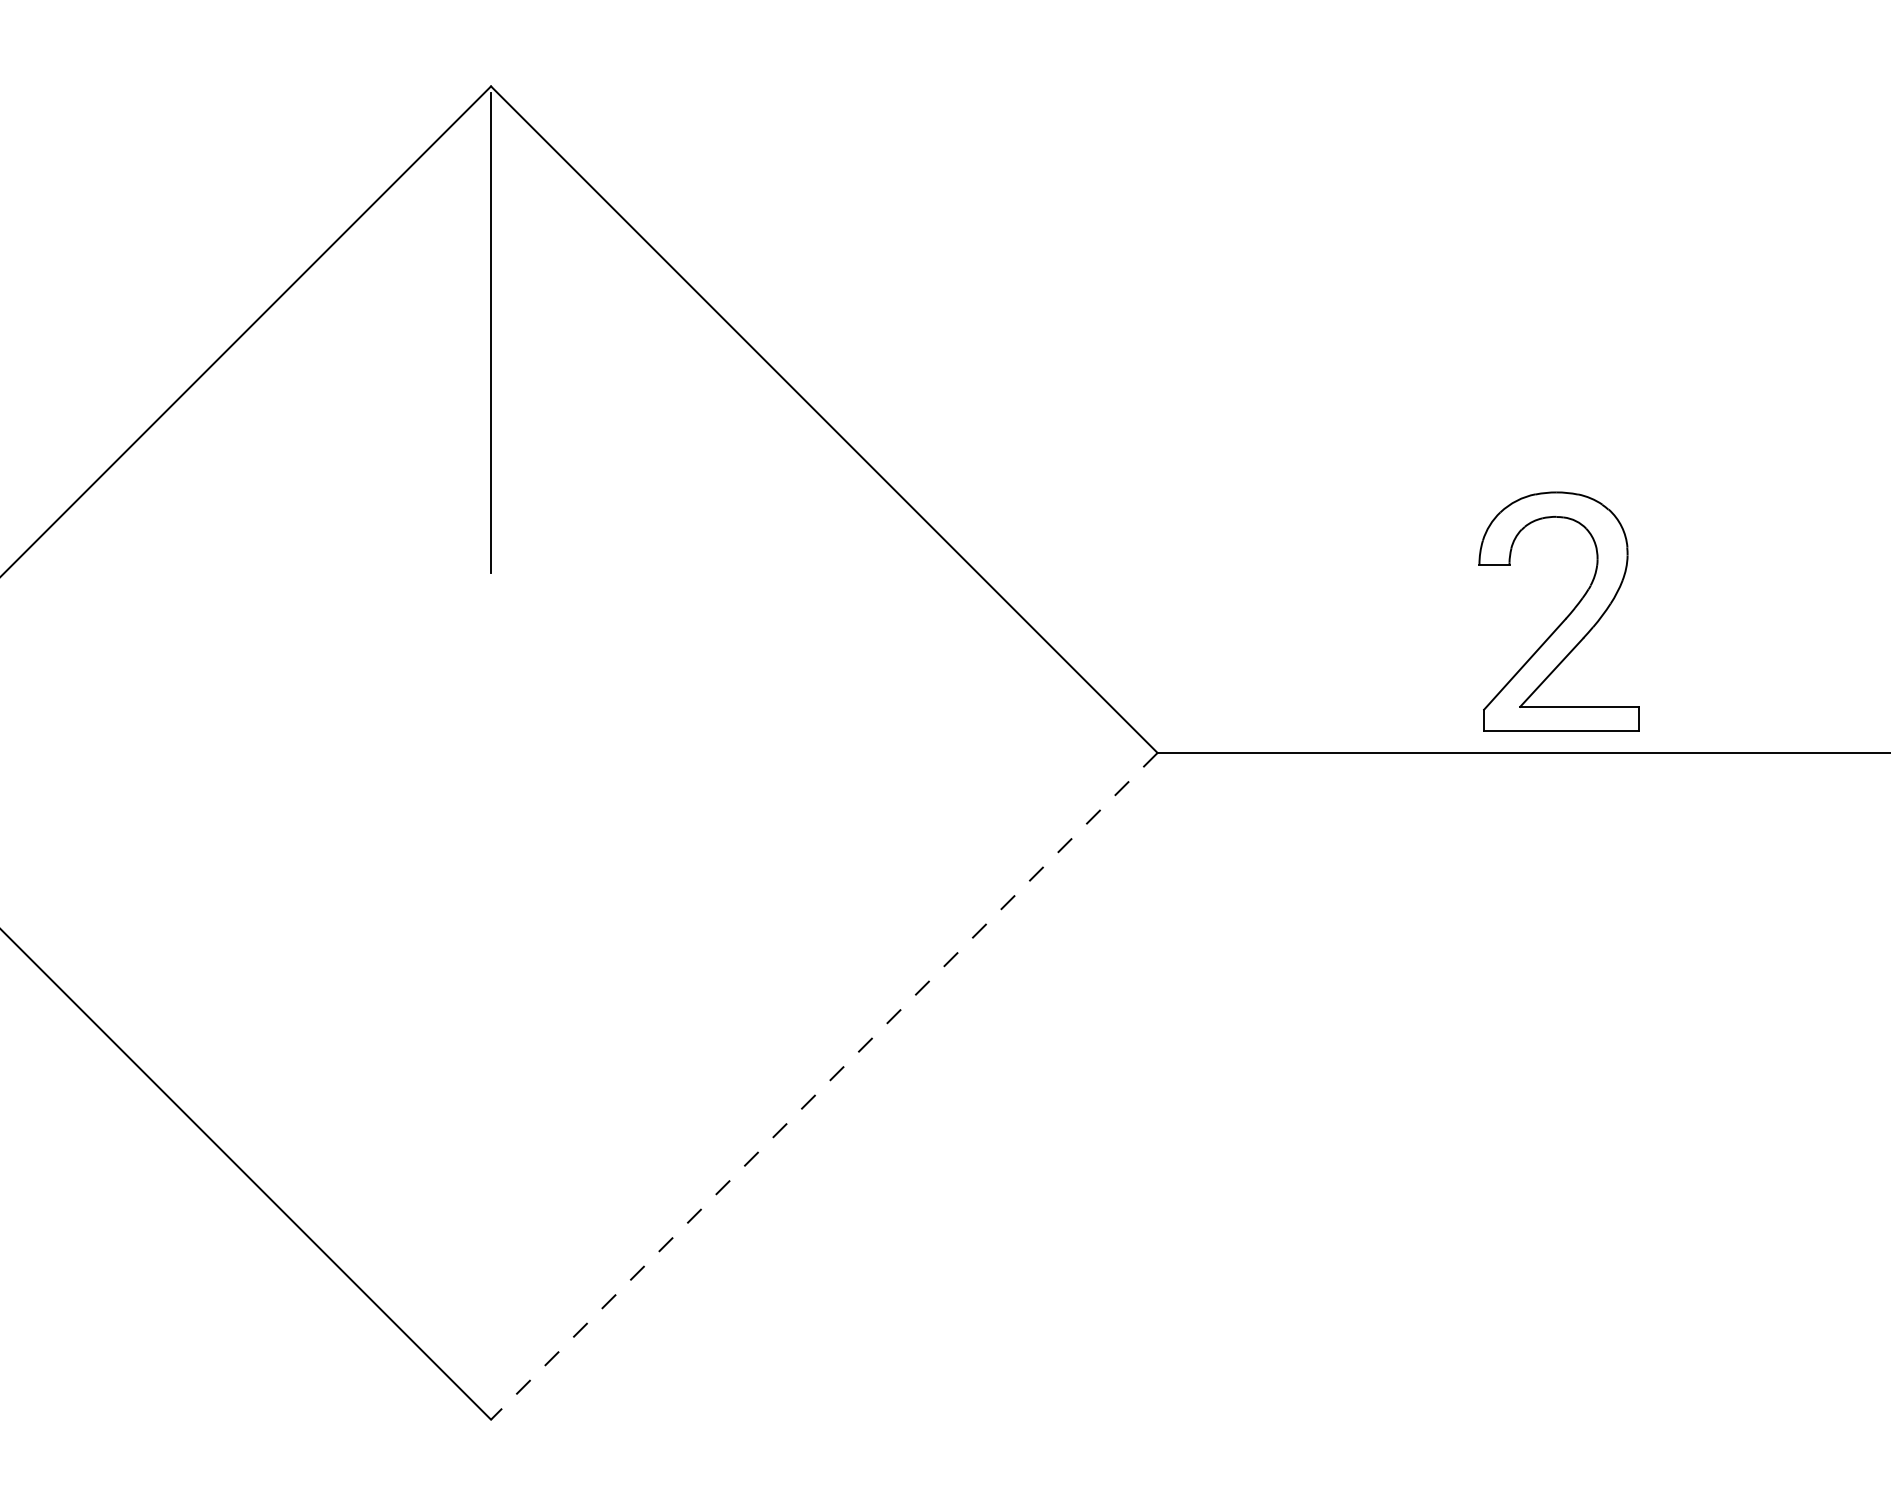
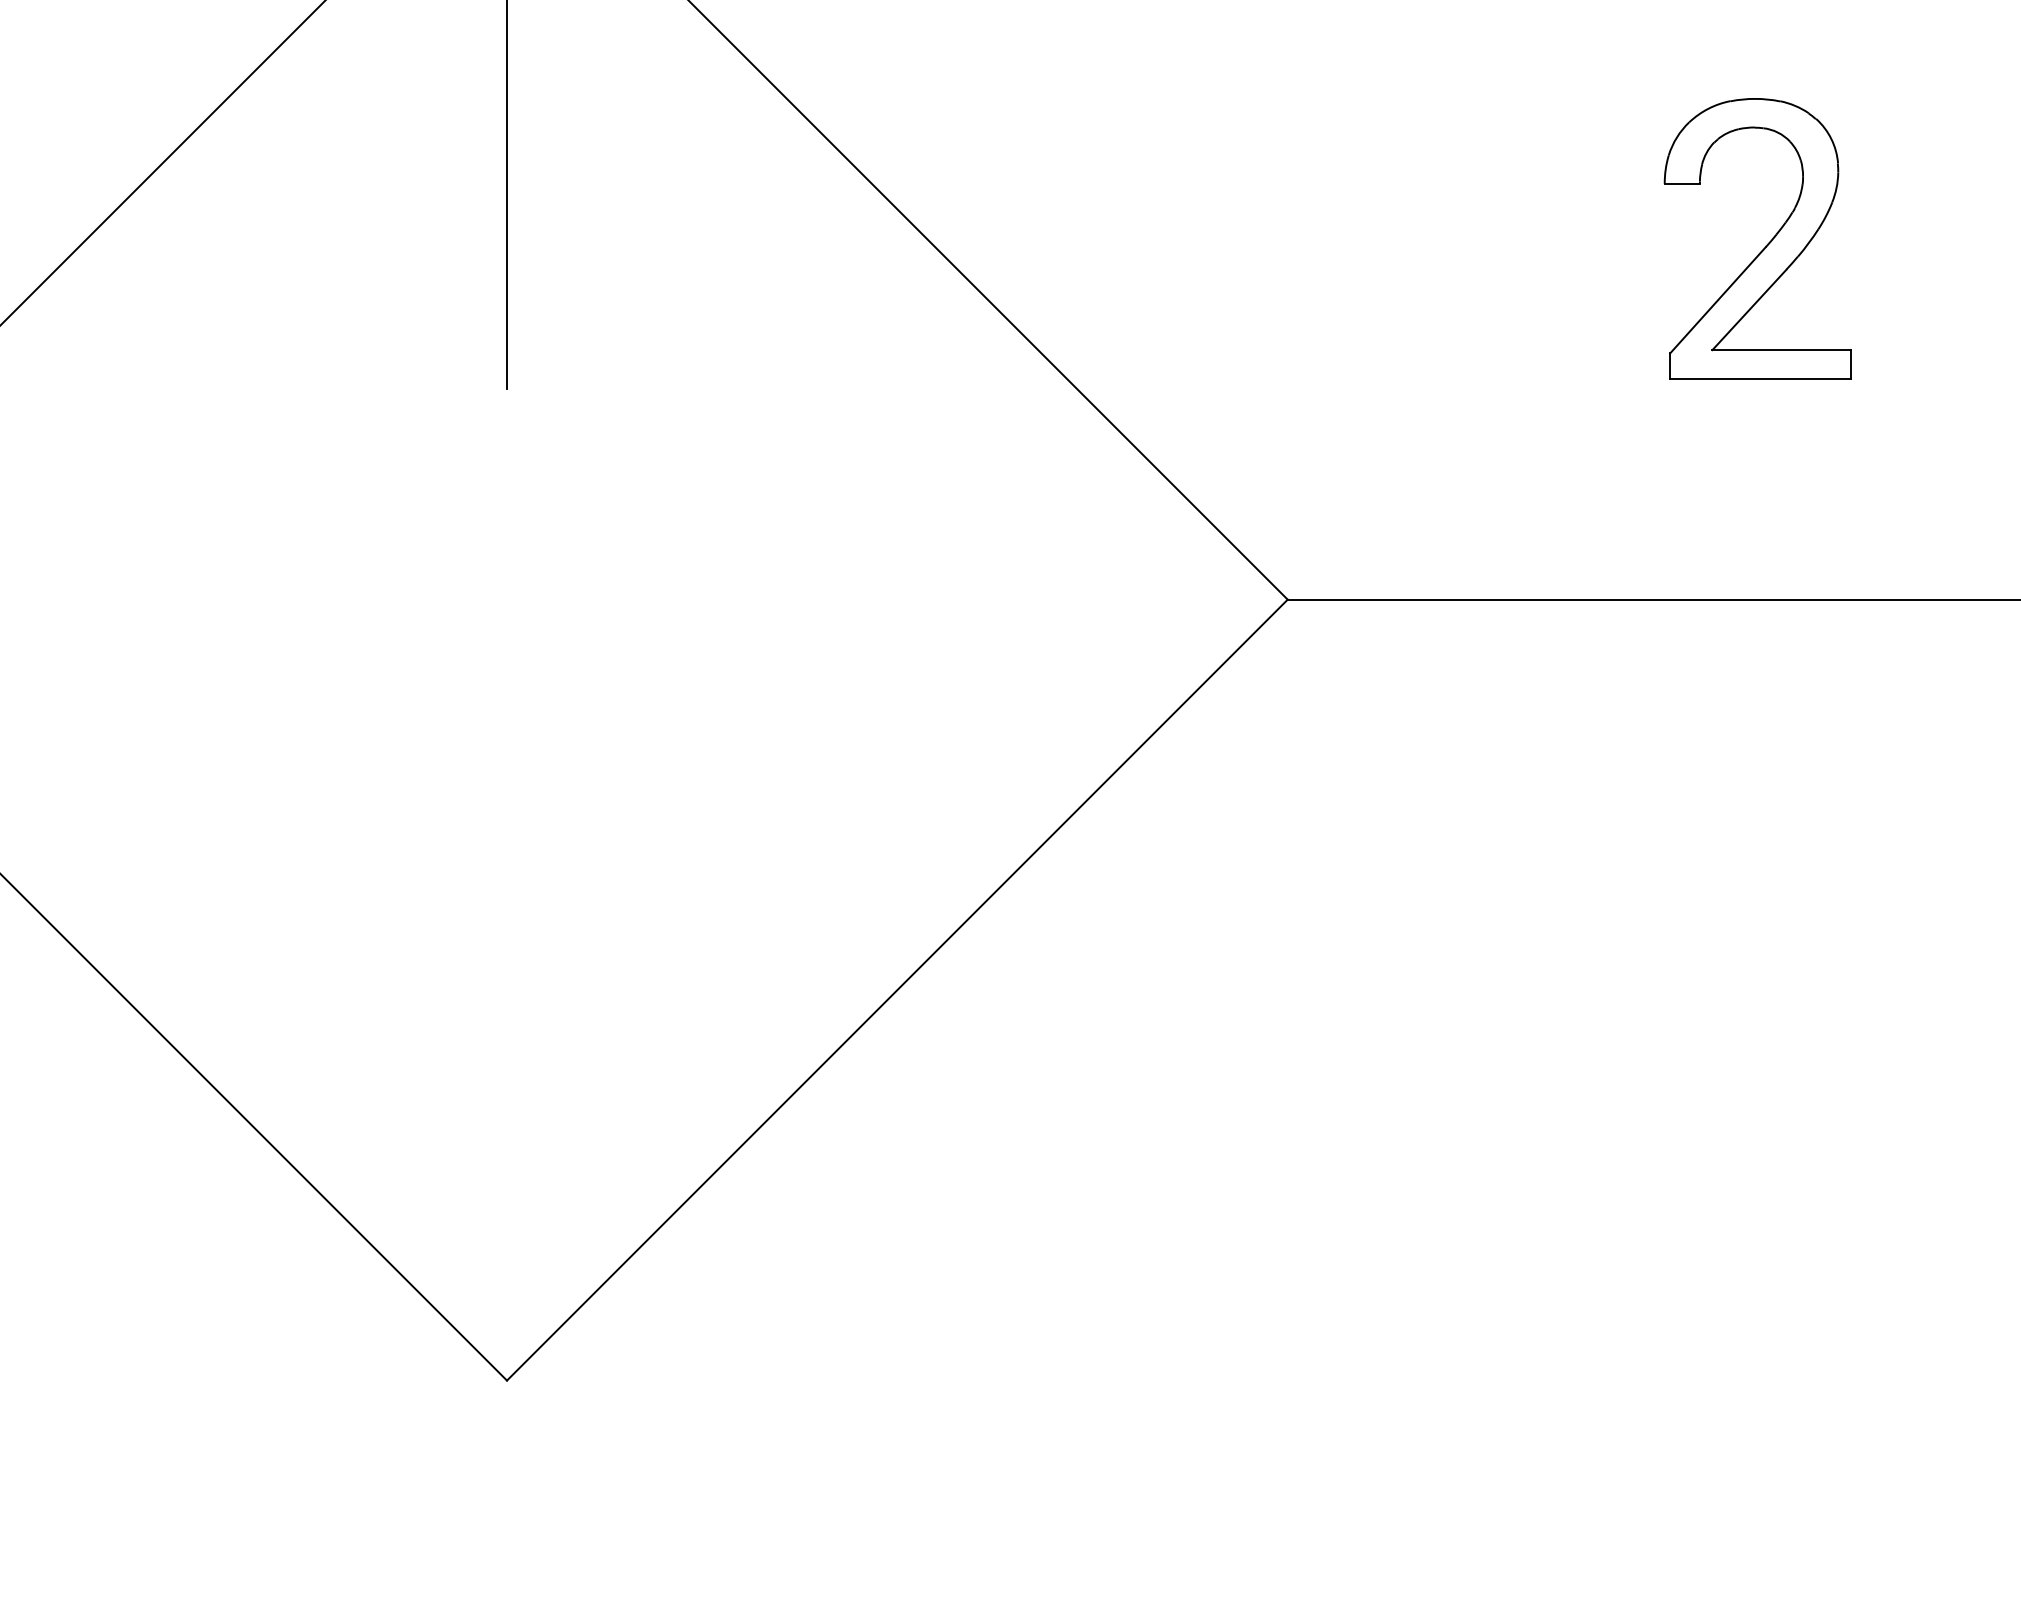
part: (1565, 617) -> (1765, 245), moved
line: (823, 1086) -> (896, 990), dashed -> solid

